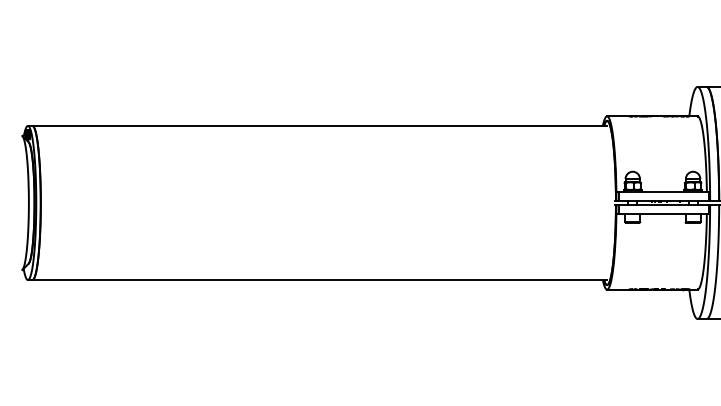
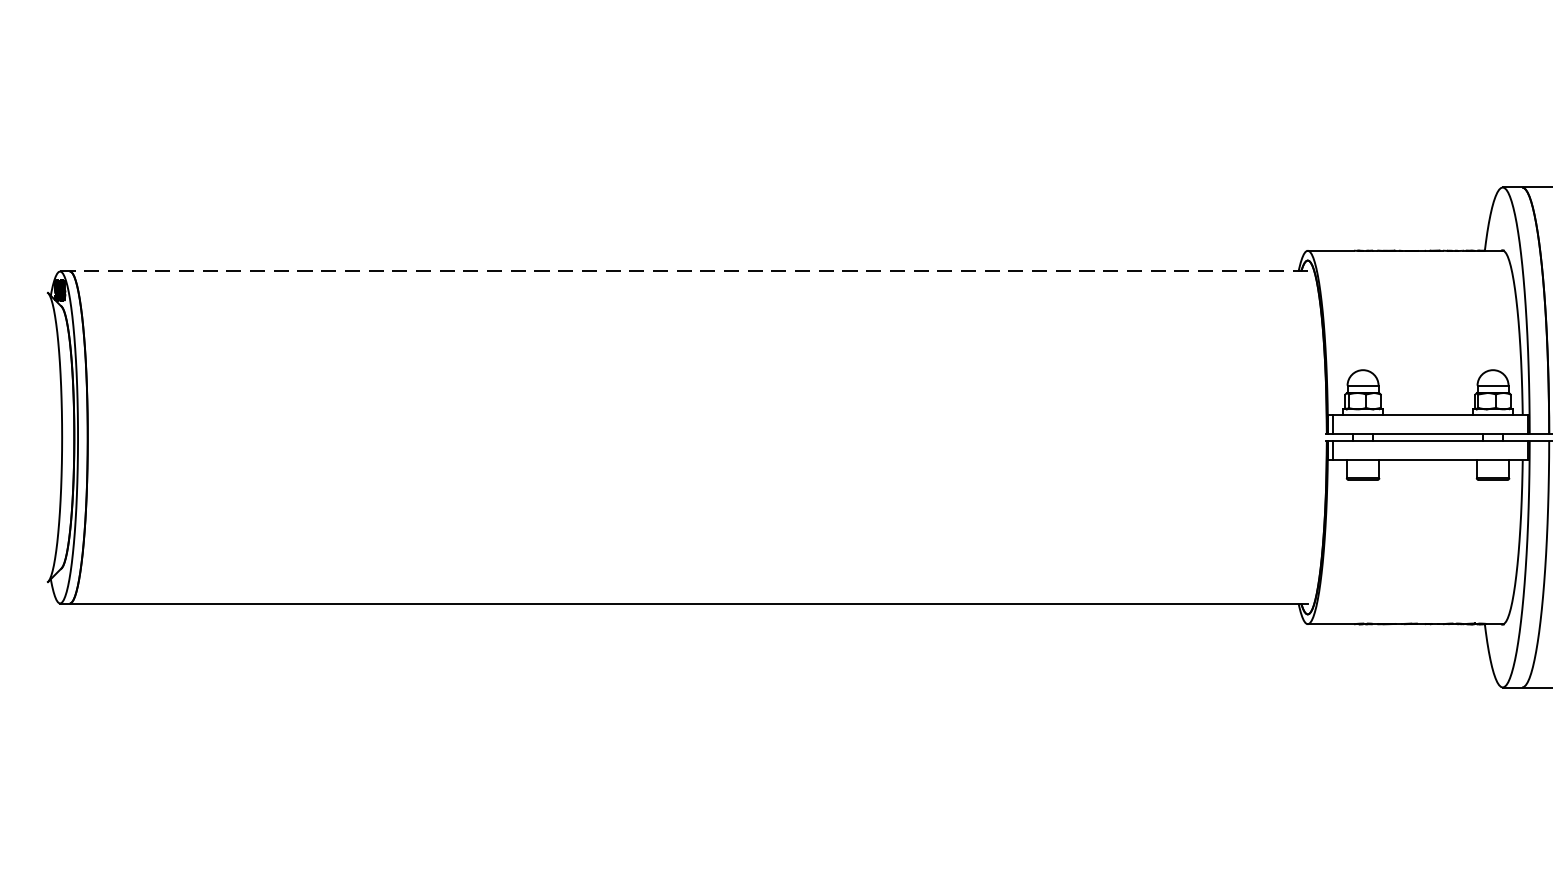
line: (317, 125) -> (683, 270), solid -> dashed

